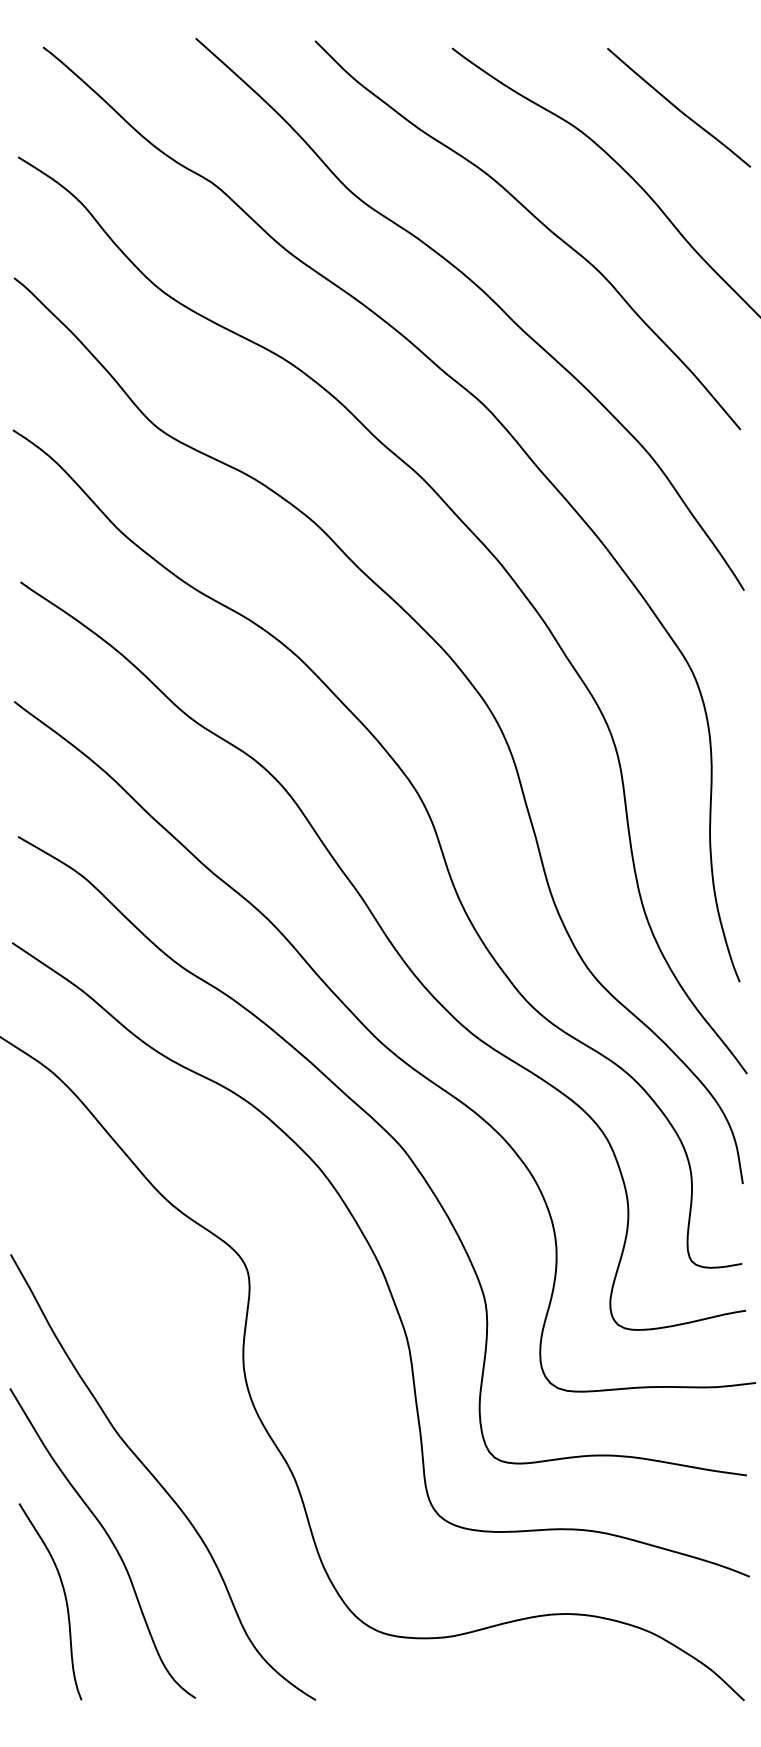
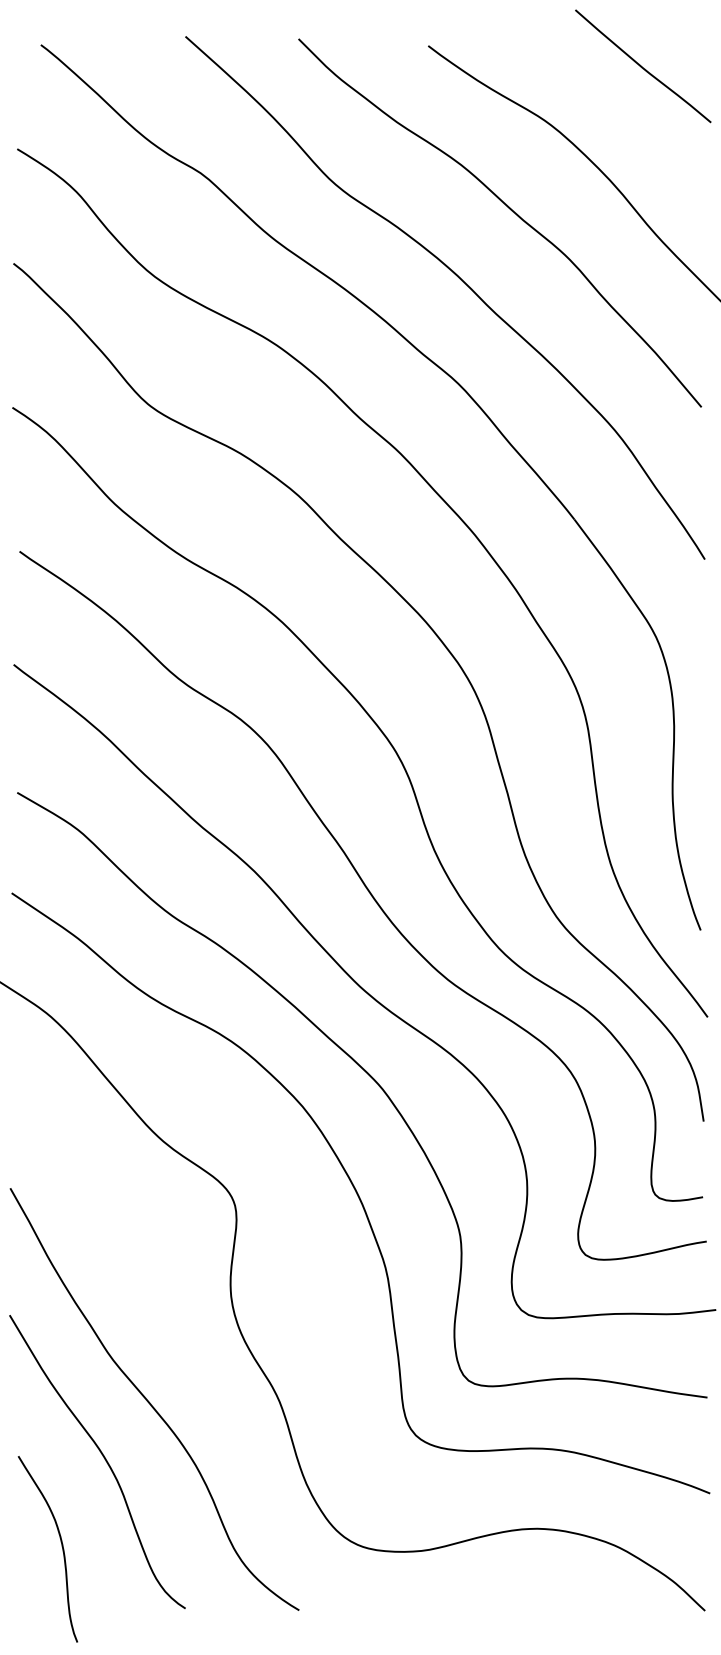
curve: (678, 107) -> (642, 66), moved
curve: (64, 1598) -> (61, 1546), moved

